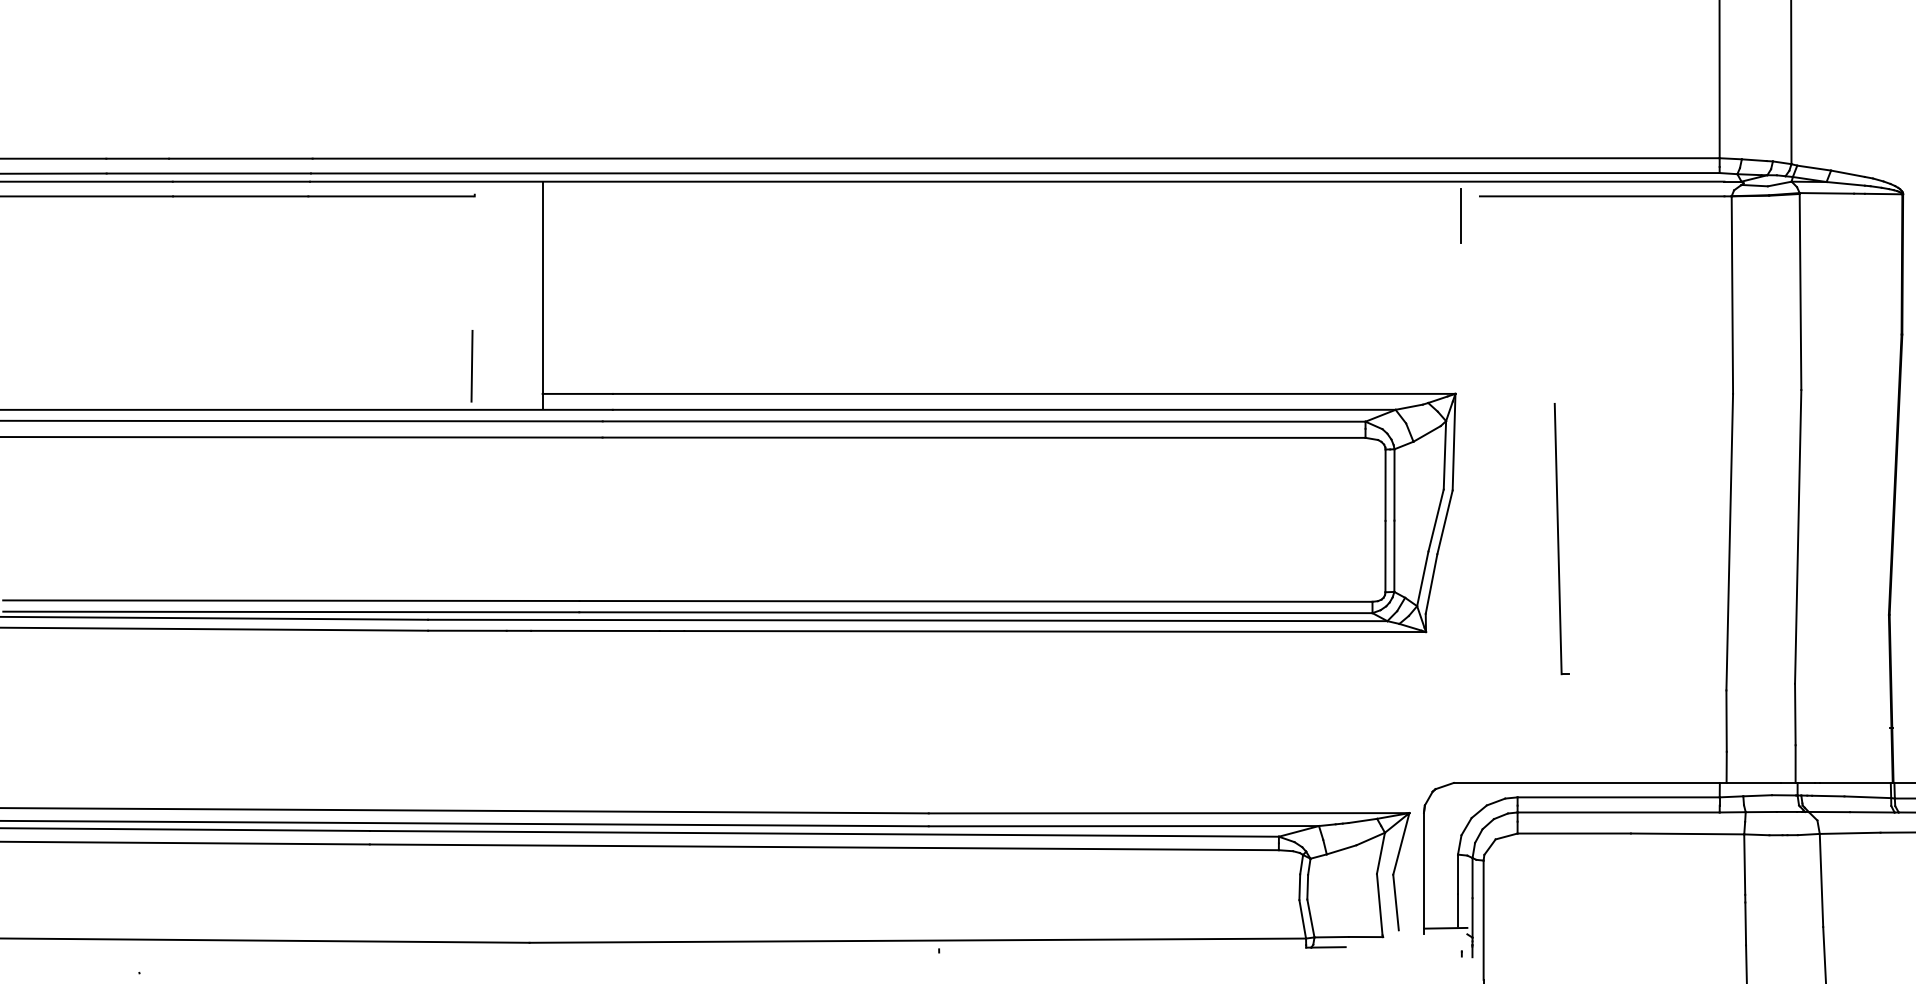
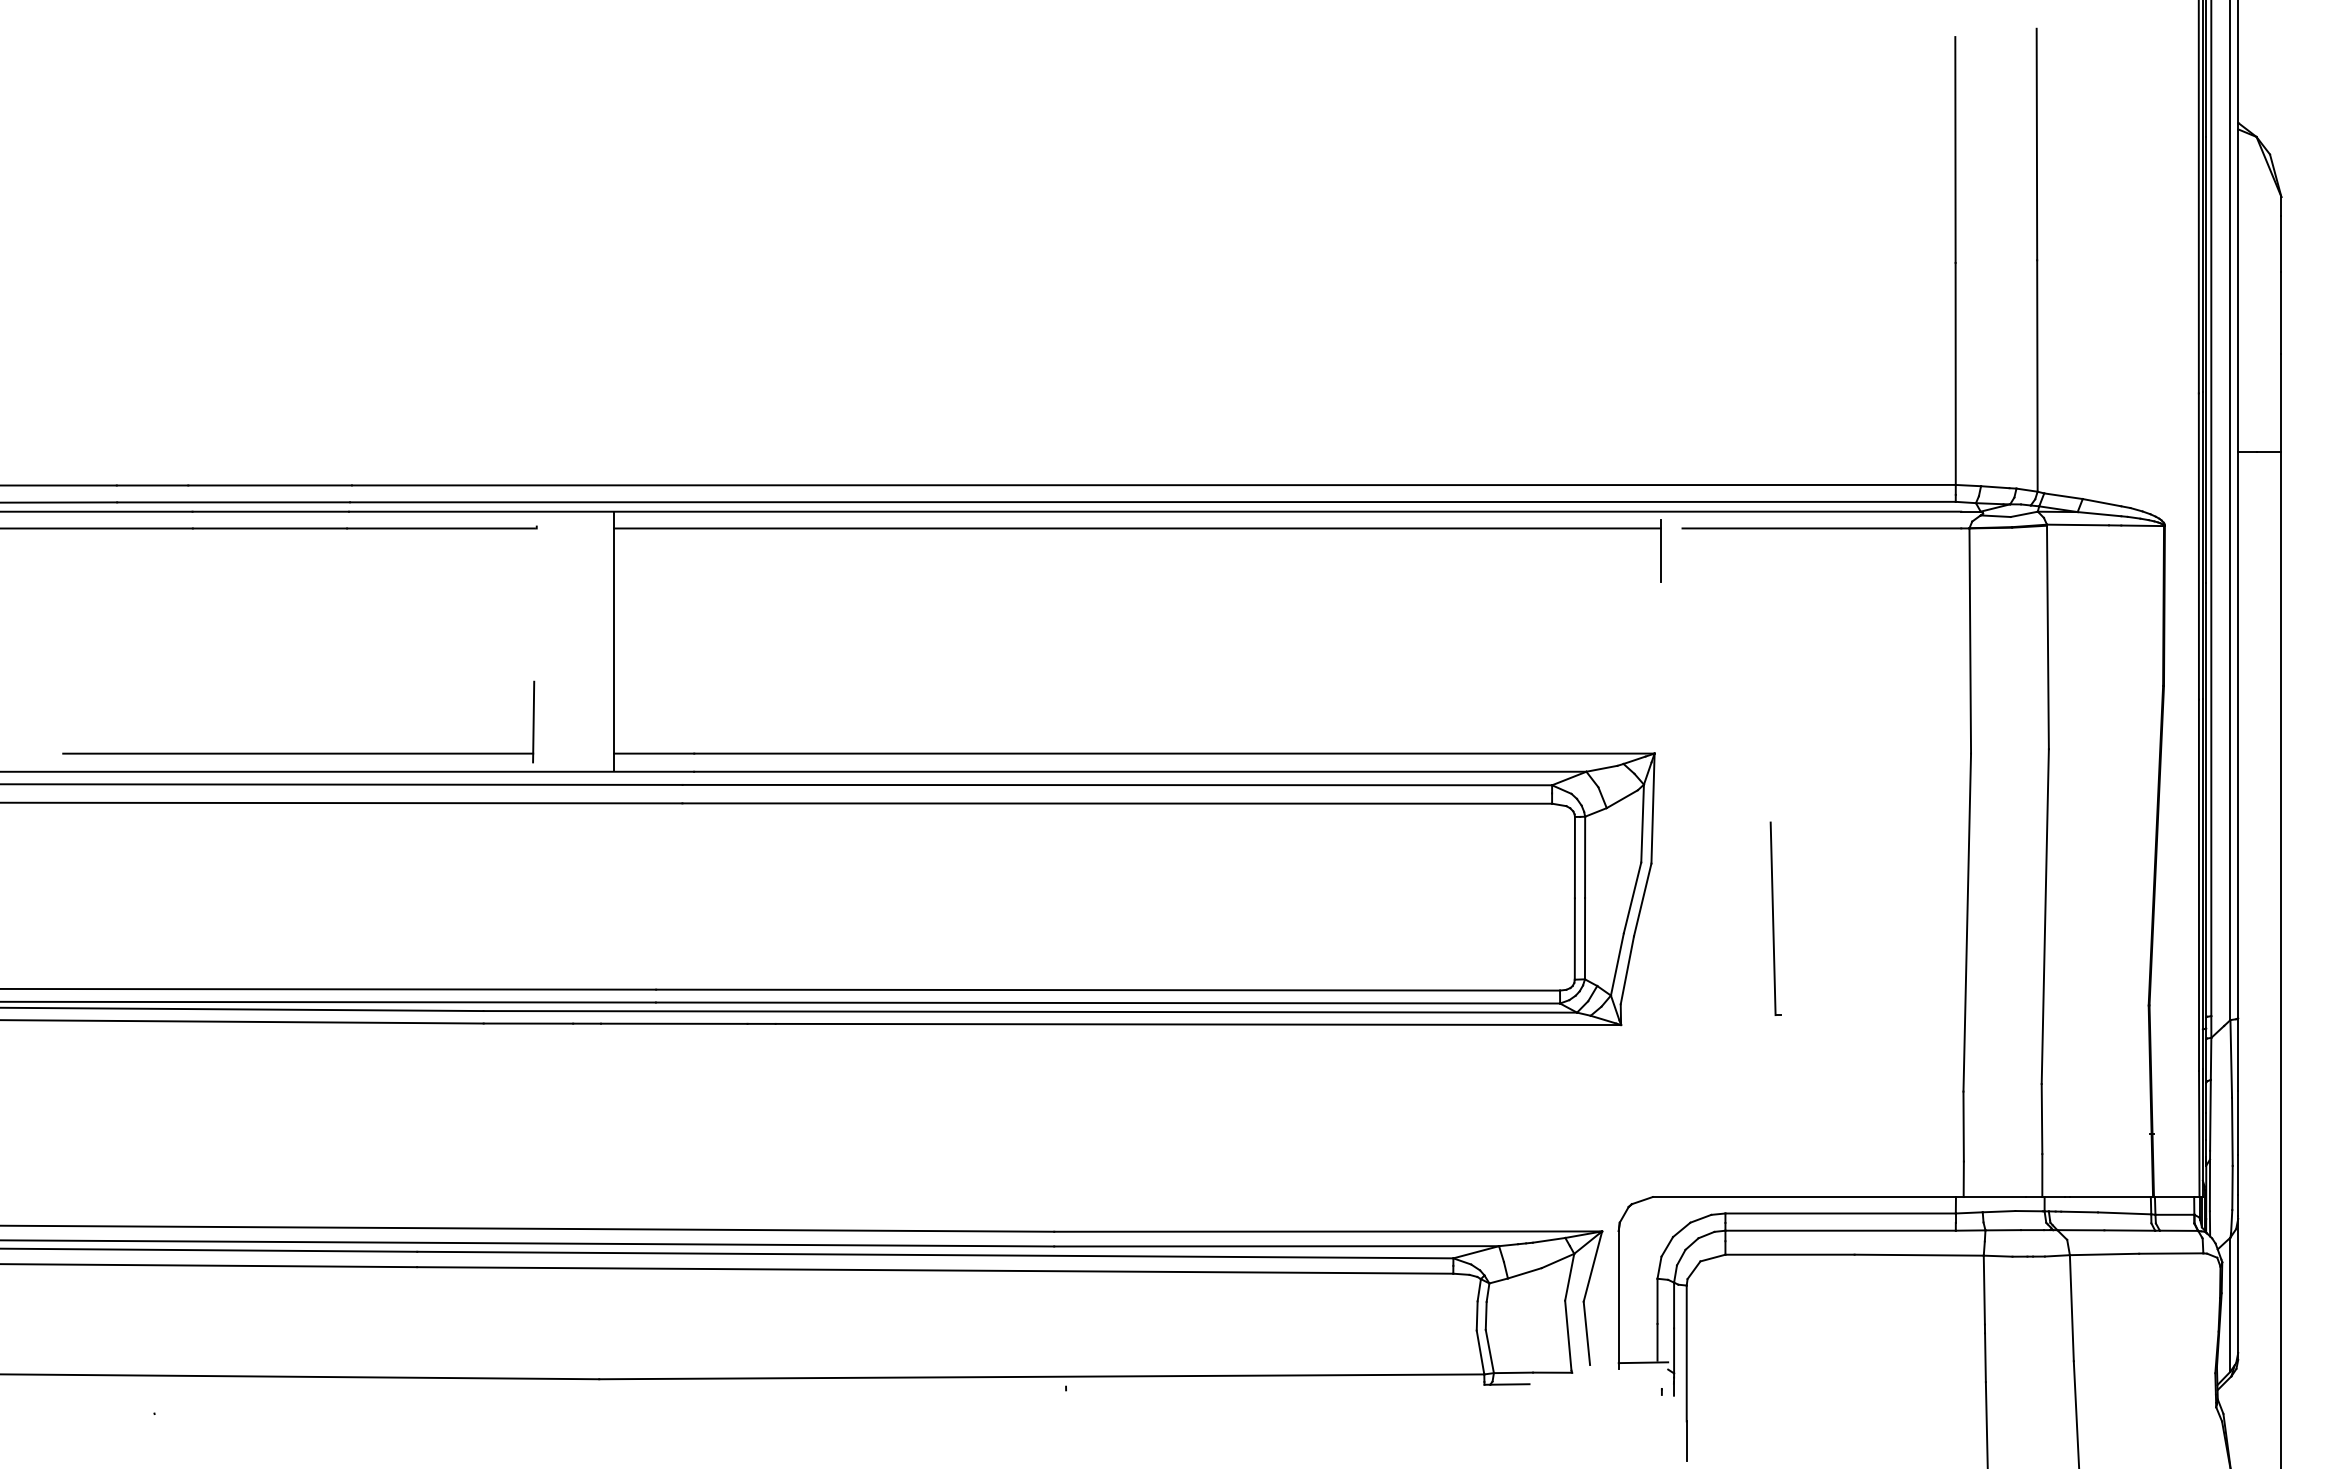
line: (1001, 196) -> (1137, 528), added
line: (265, 393) -> (298, 753), added
part: (1561, 538) -> (1775, 918), size x0.62

